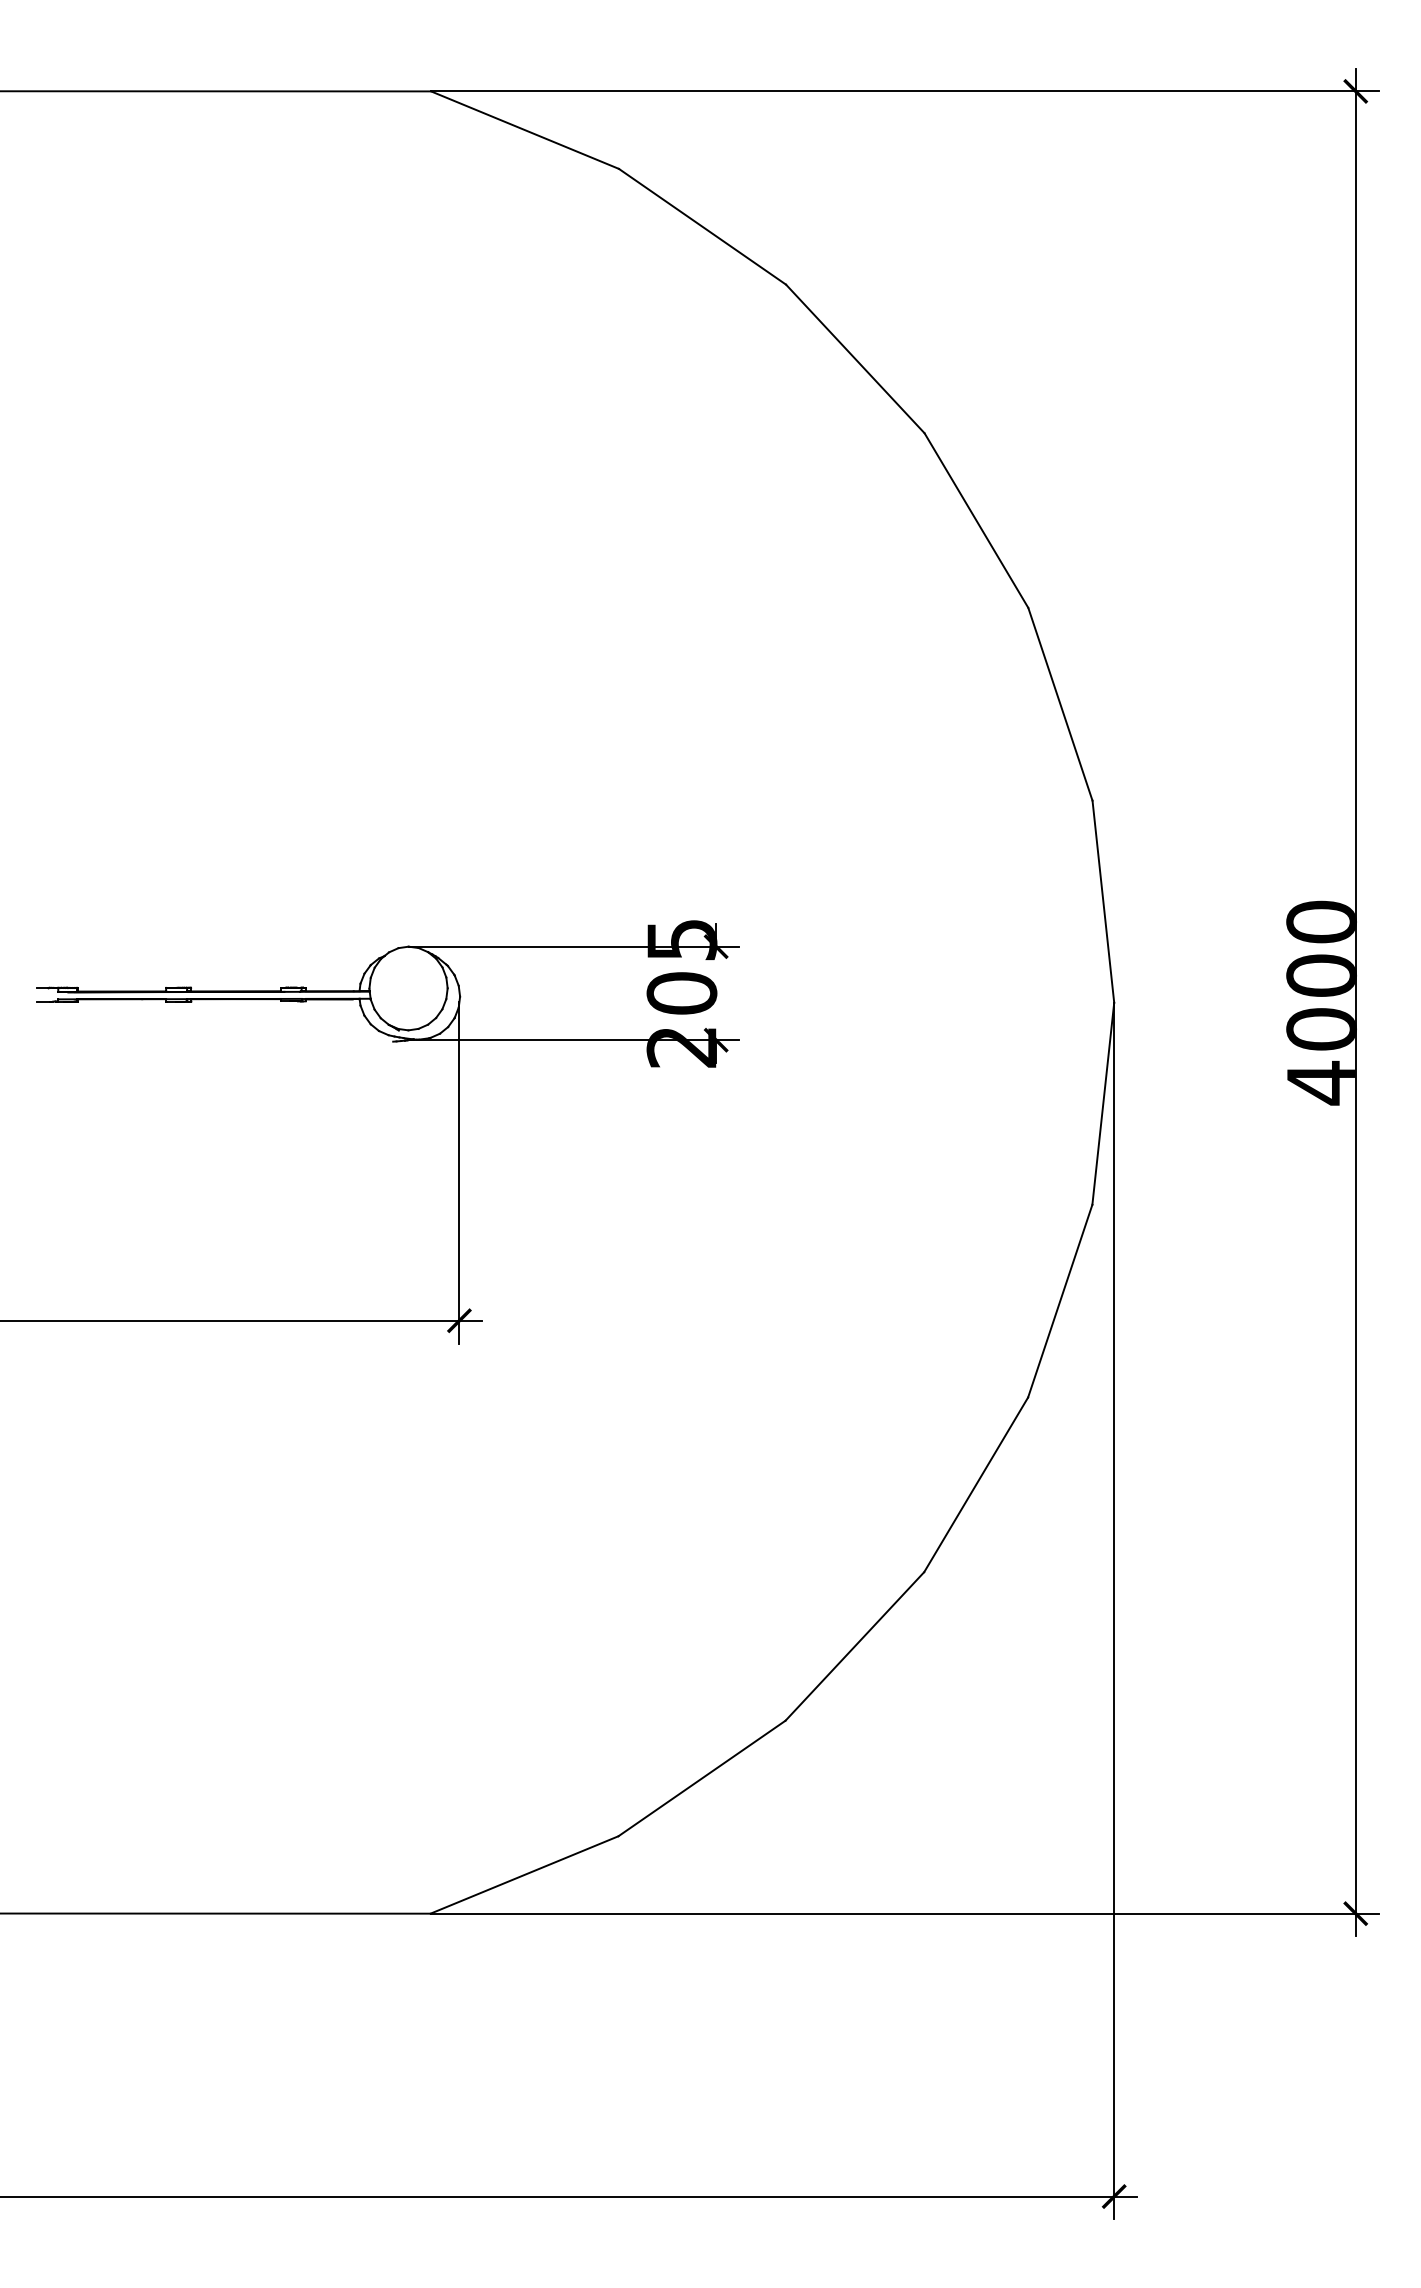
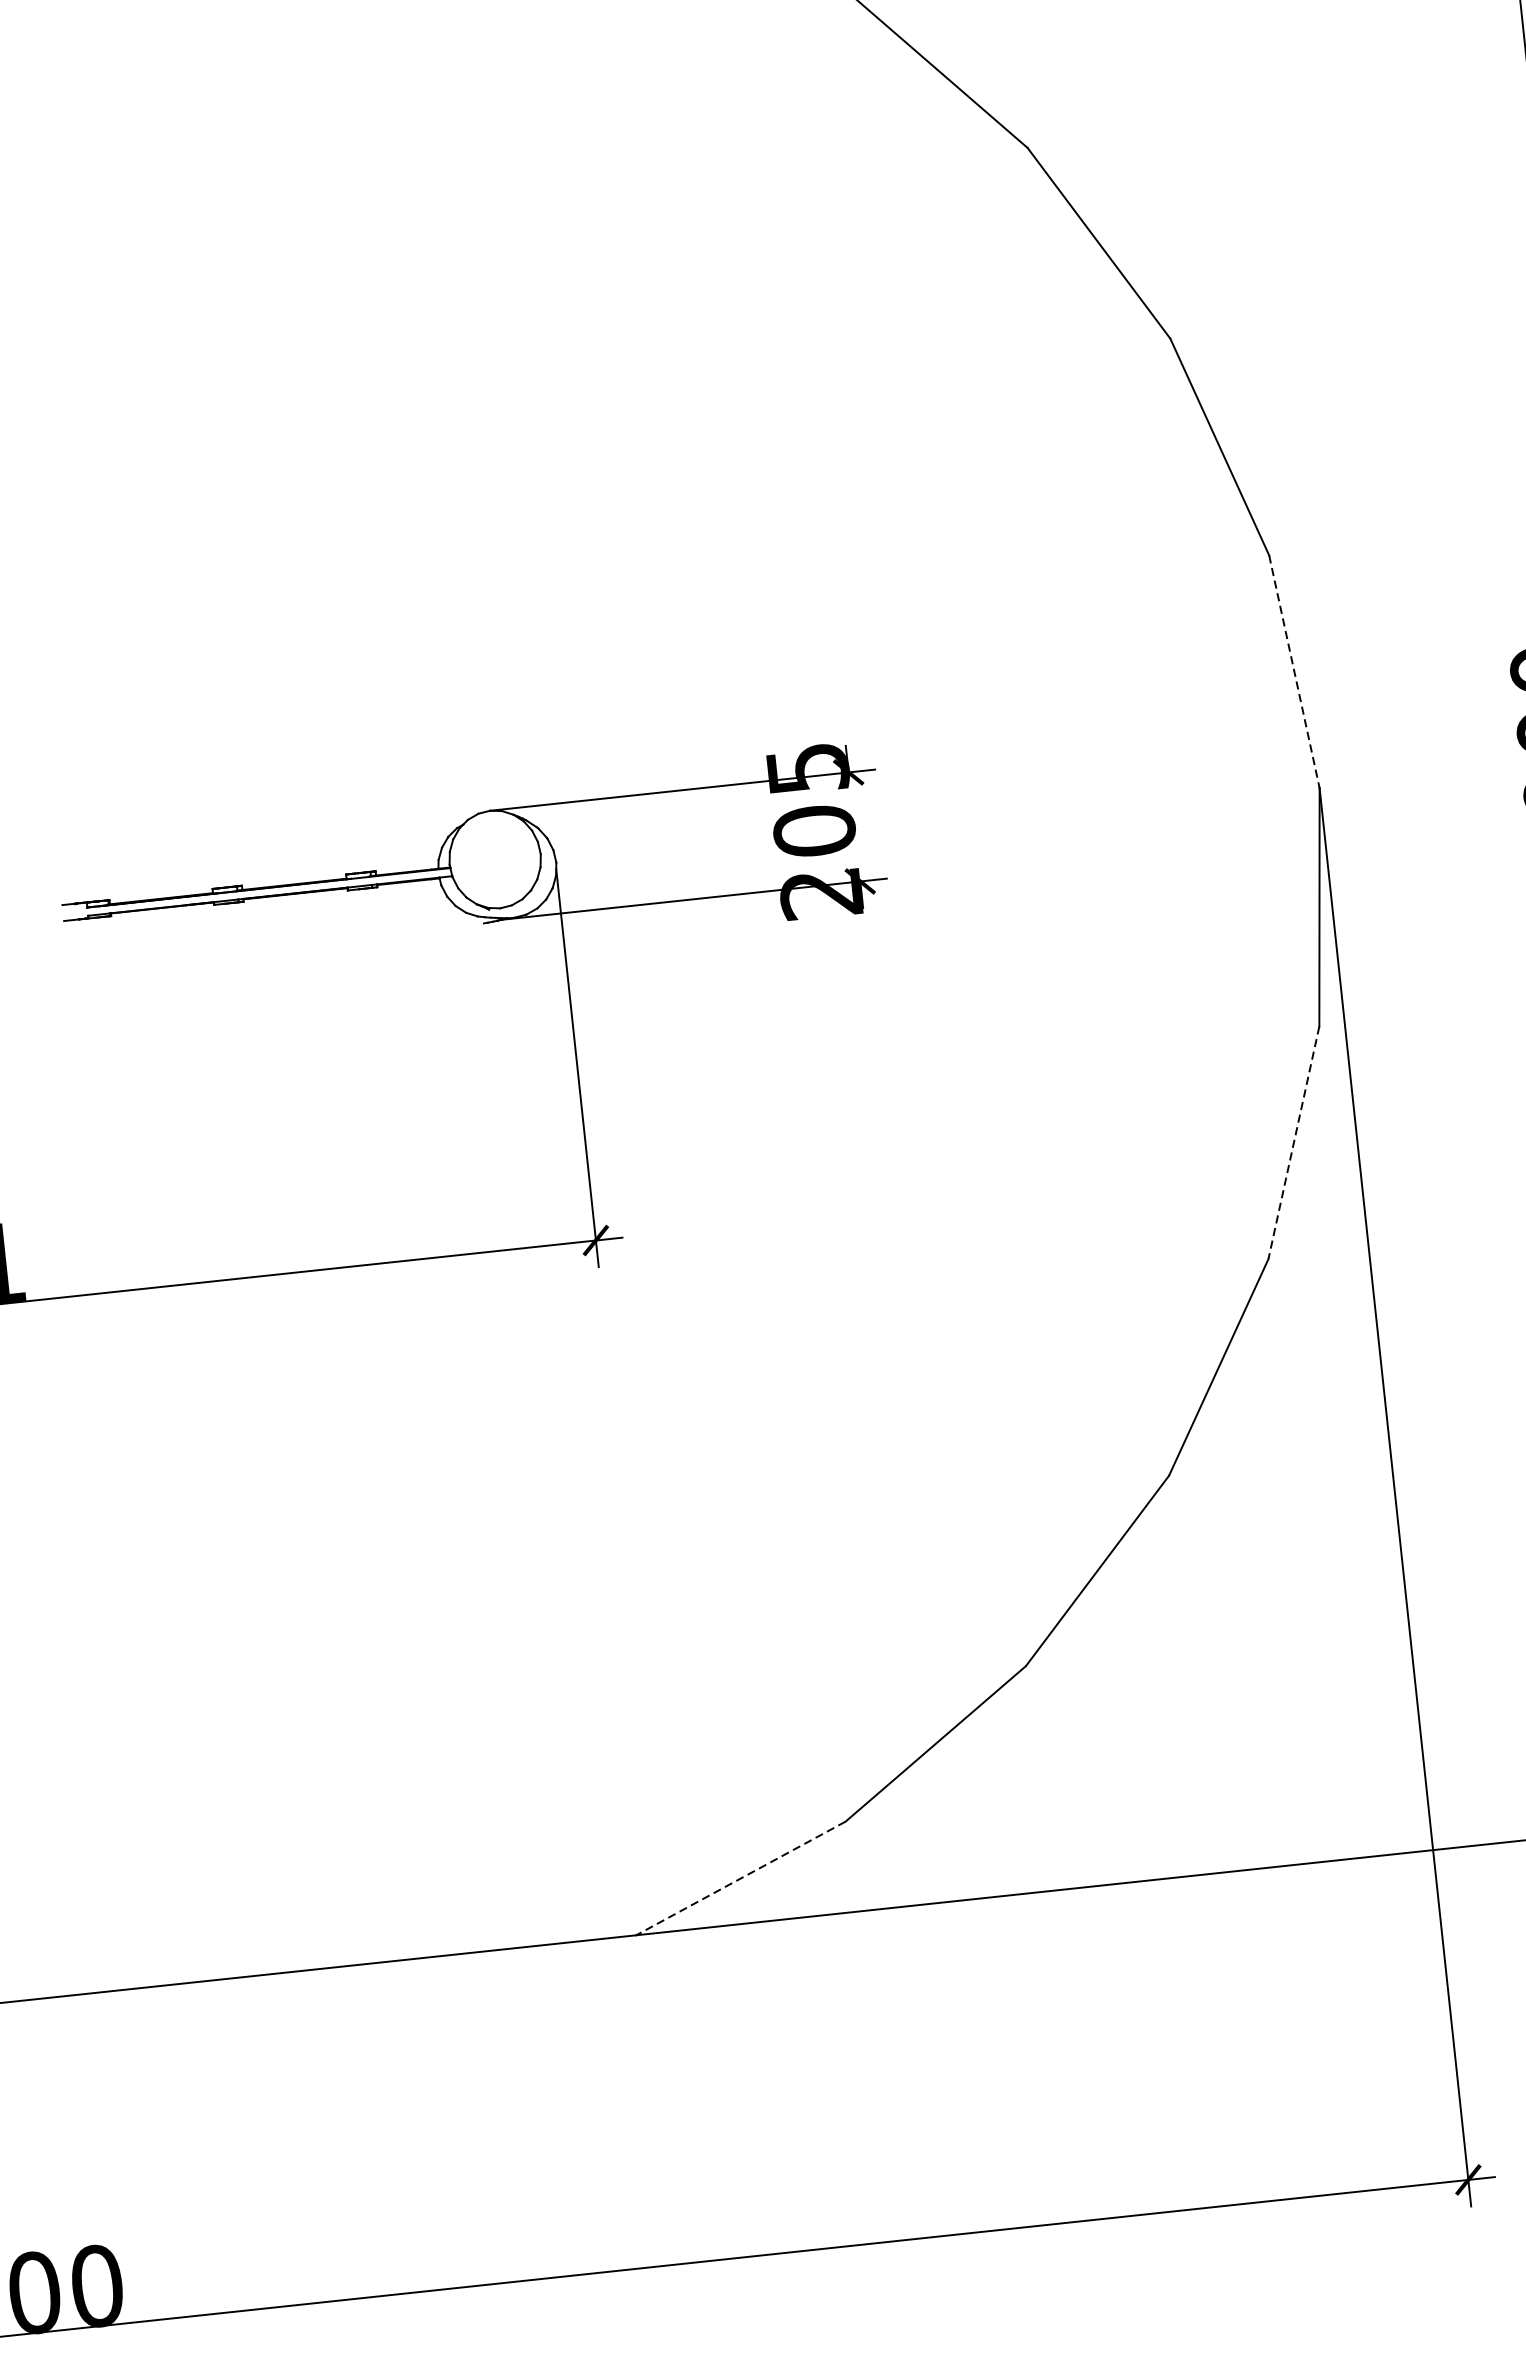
line: (1103, 901) -> (1294, 671), solid -> dashed
line: (1060, 1301) -> (1294, 1143), solid -> dashed
line: (524, 1874) -> (740, 1877), solid -> dashed

